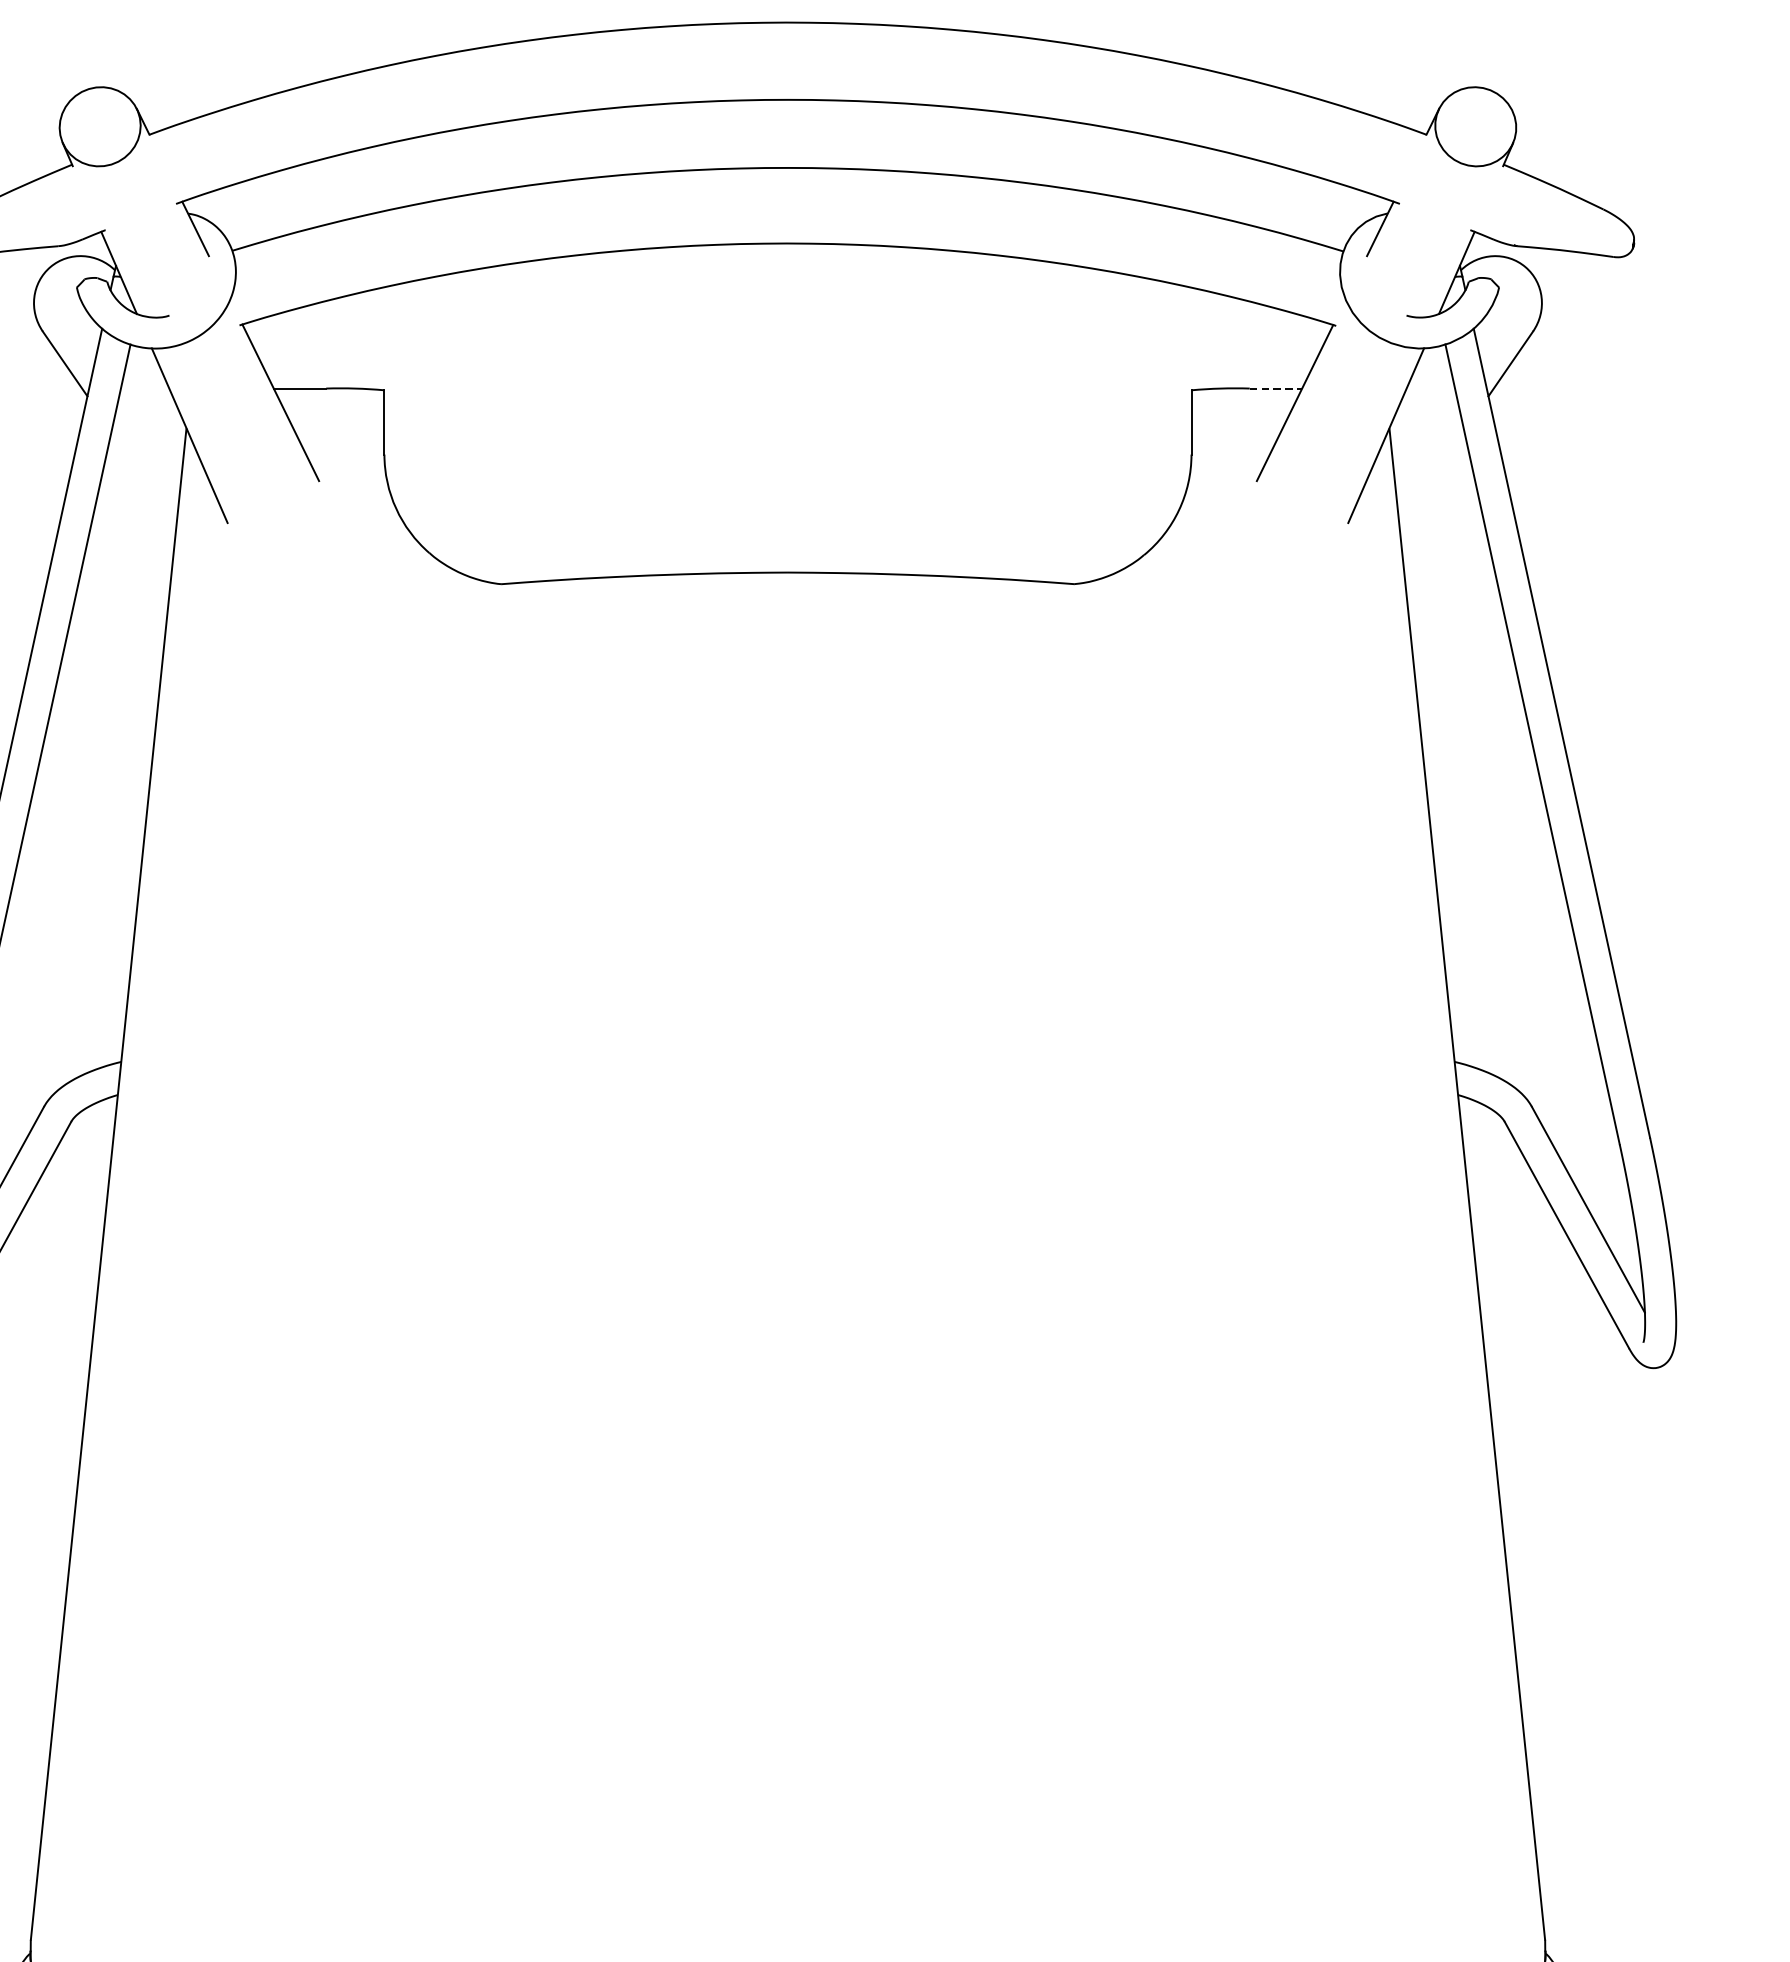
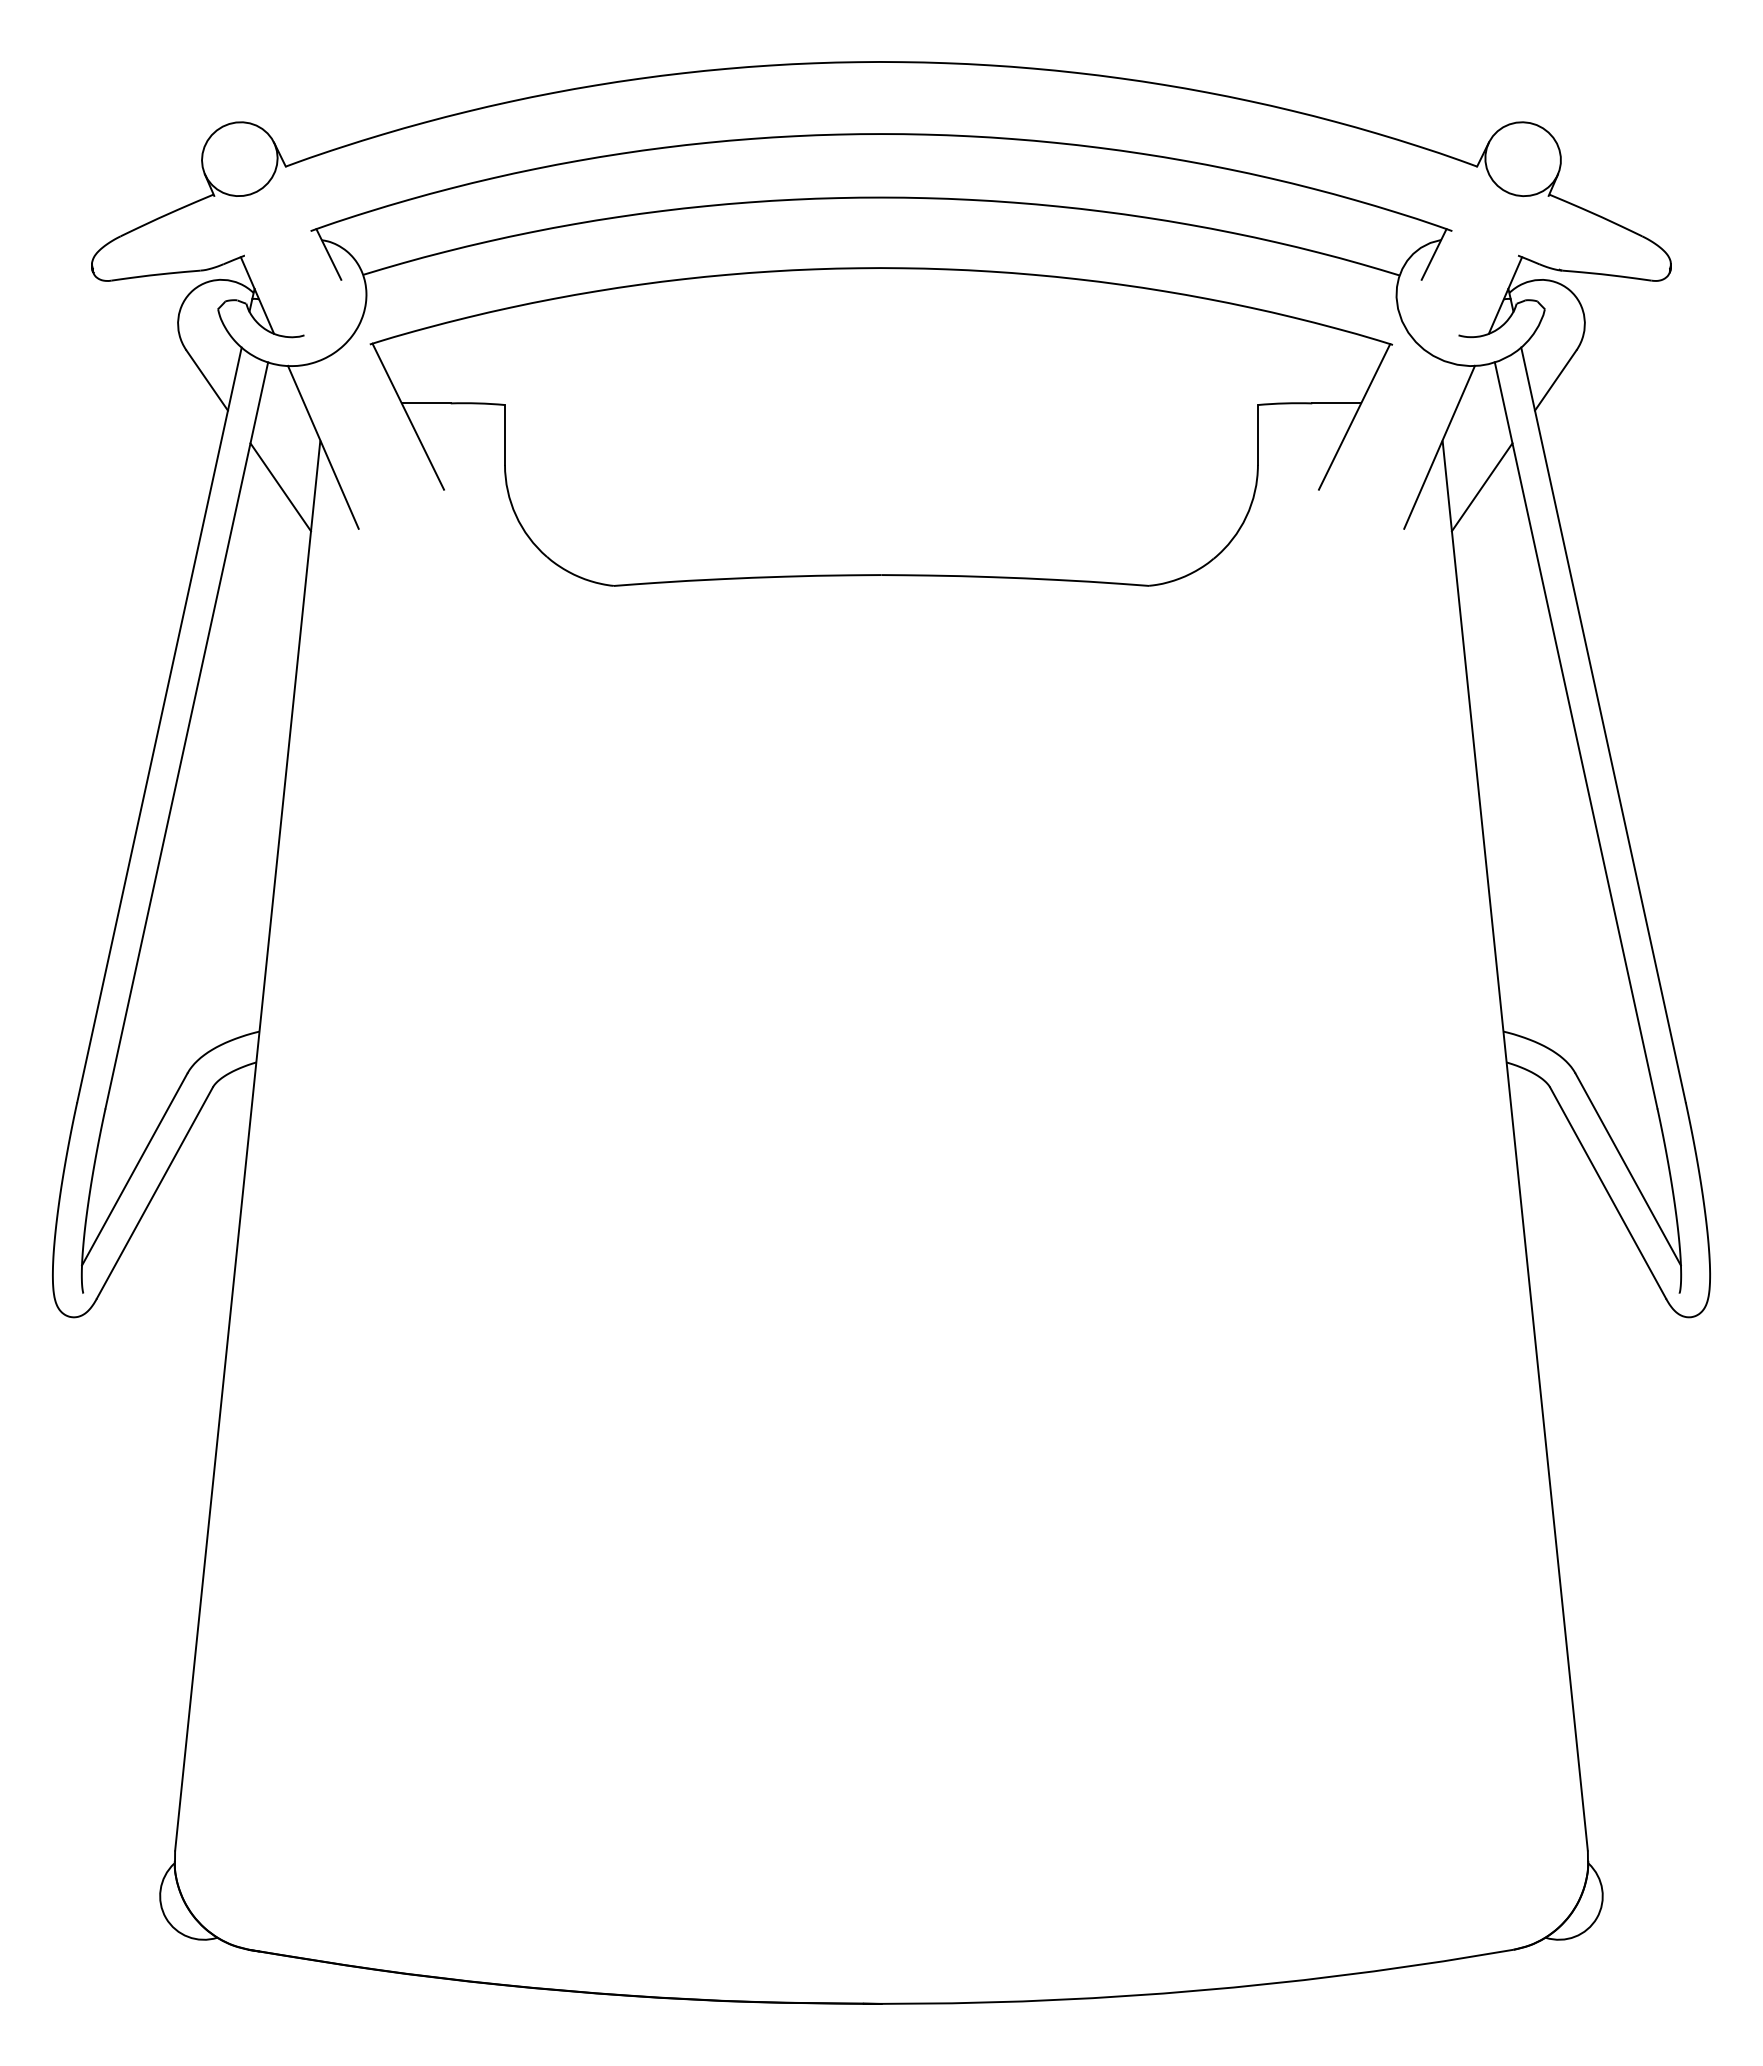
line: (1276, 388) -> (1337, 403), dashed -> solid
line: (143, 478) -> (280, 487), added
line: (1431, 478) -> (1481, 487), added

